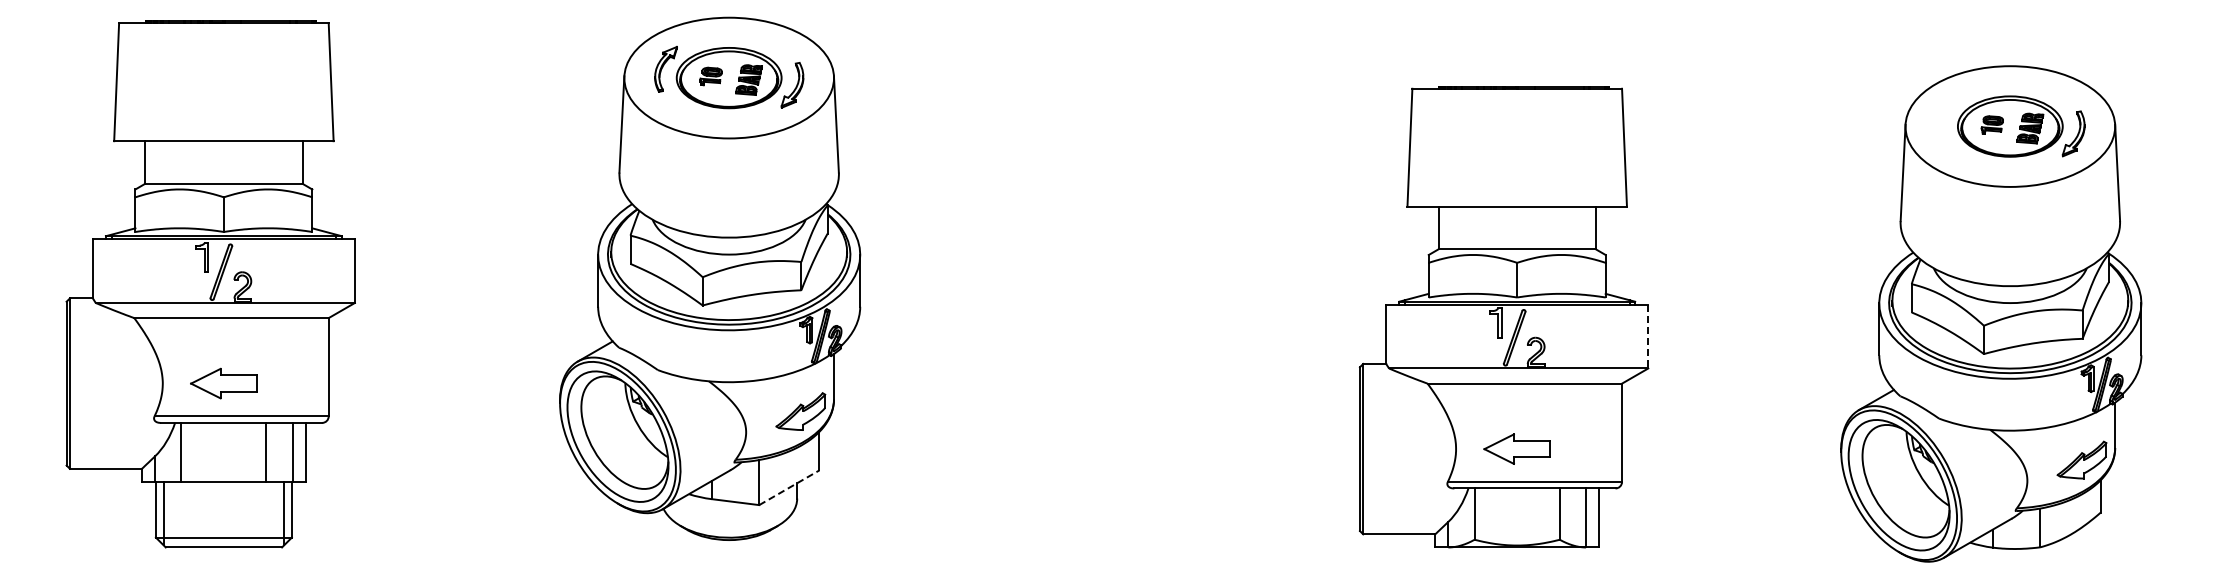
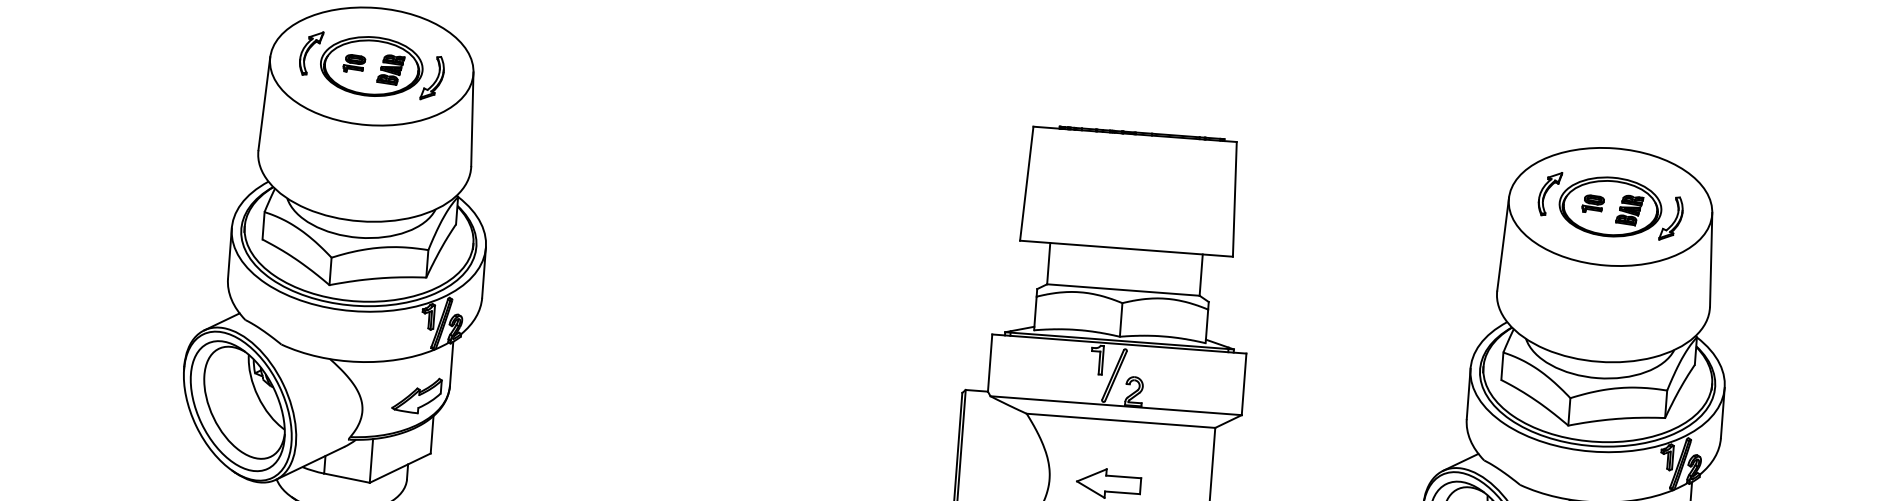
part: (1947, 117) -> (1550, 193), added
line: (1648, 336) -> (1244, 384), dashed -> solid
line: (789, 487) -> (400, 467), dashed -> solid

